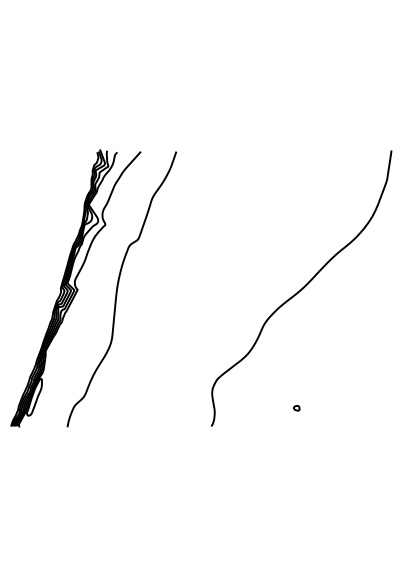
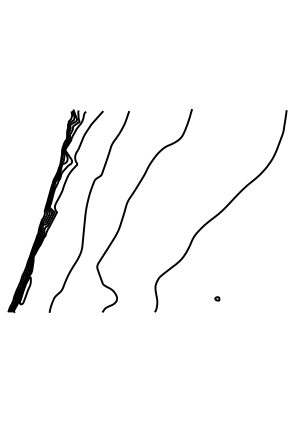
curve: (173, 280) -> (127, 205), added

